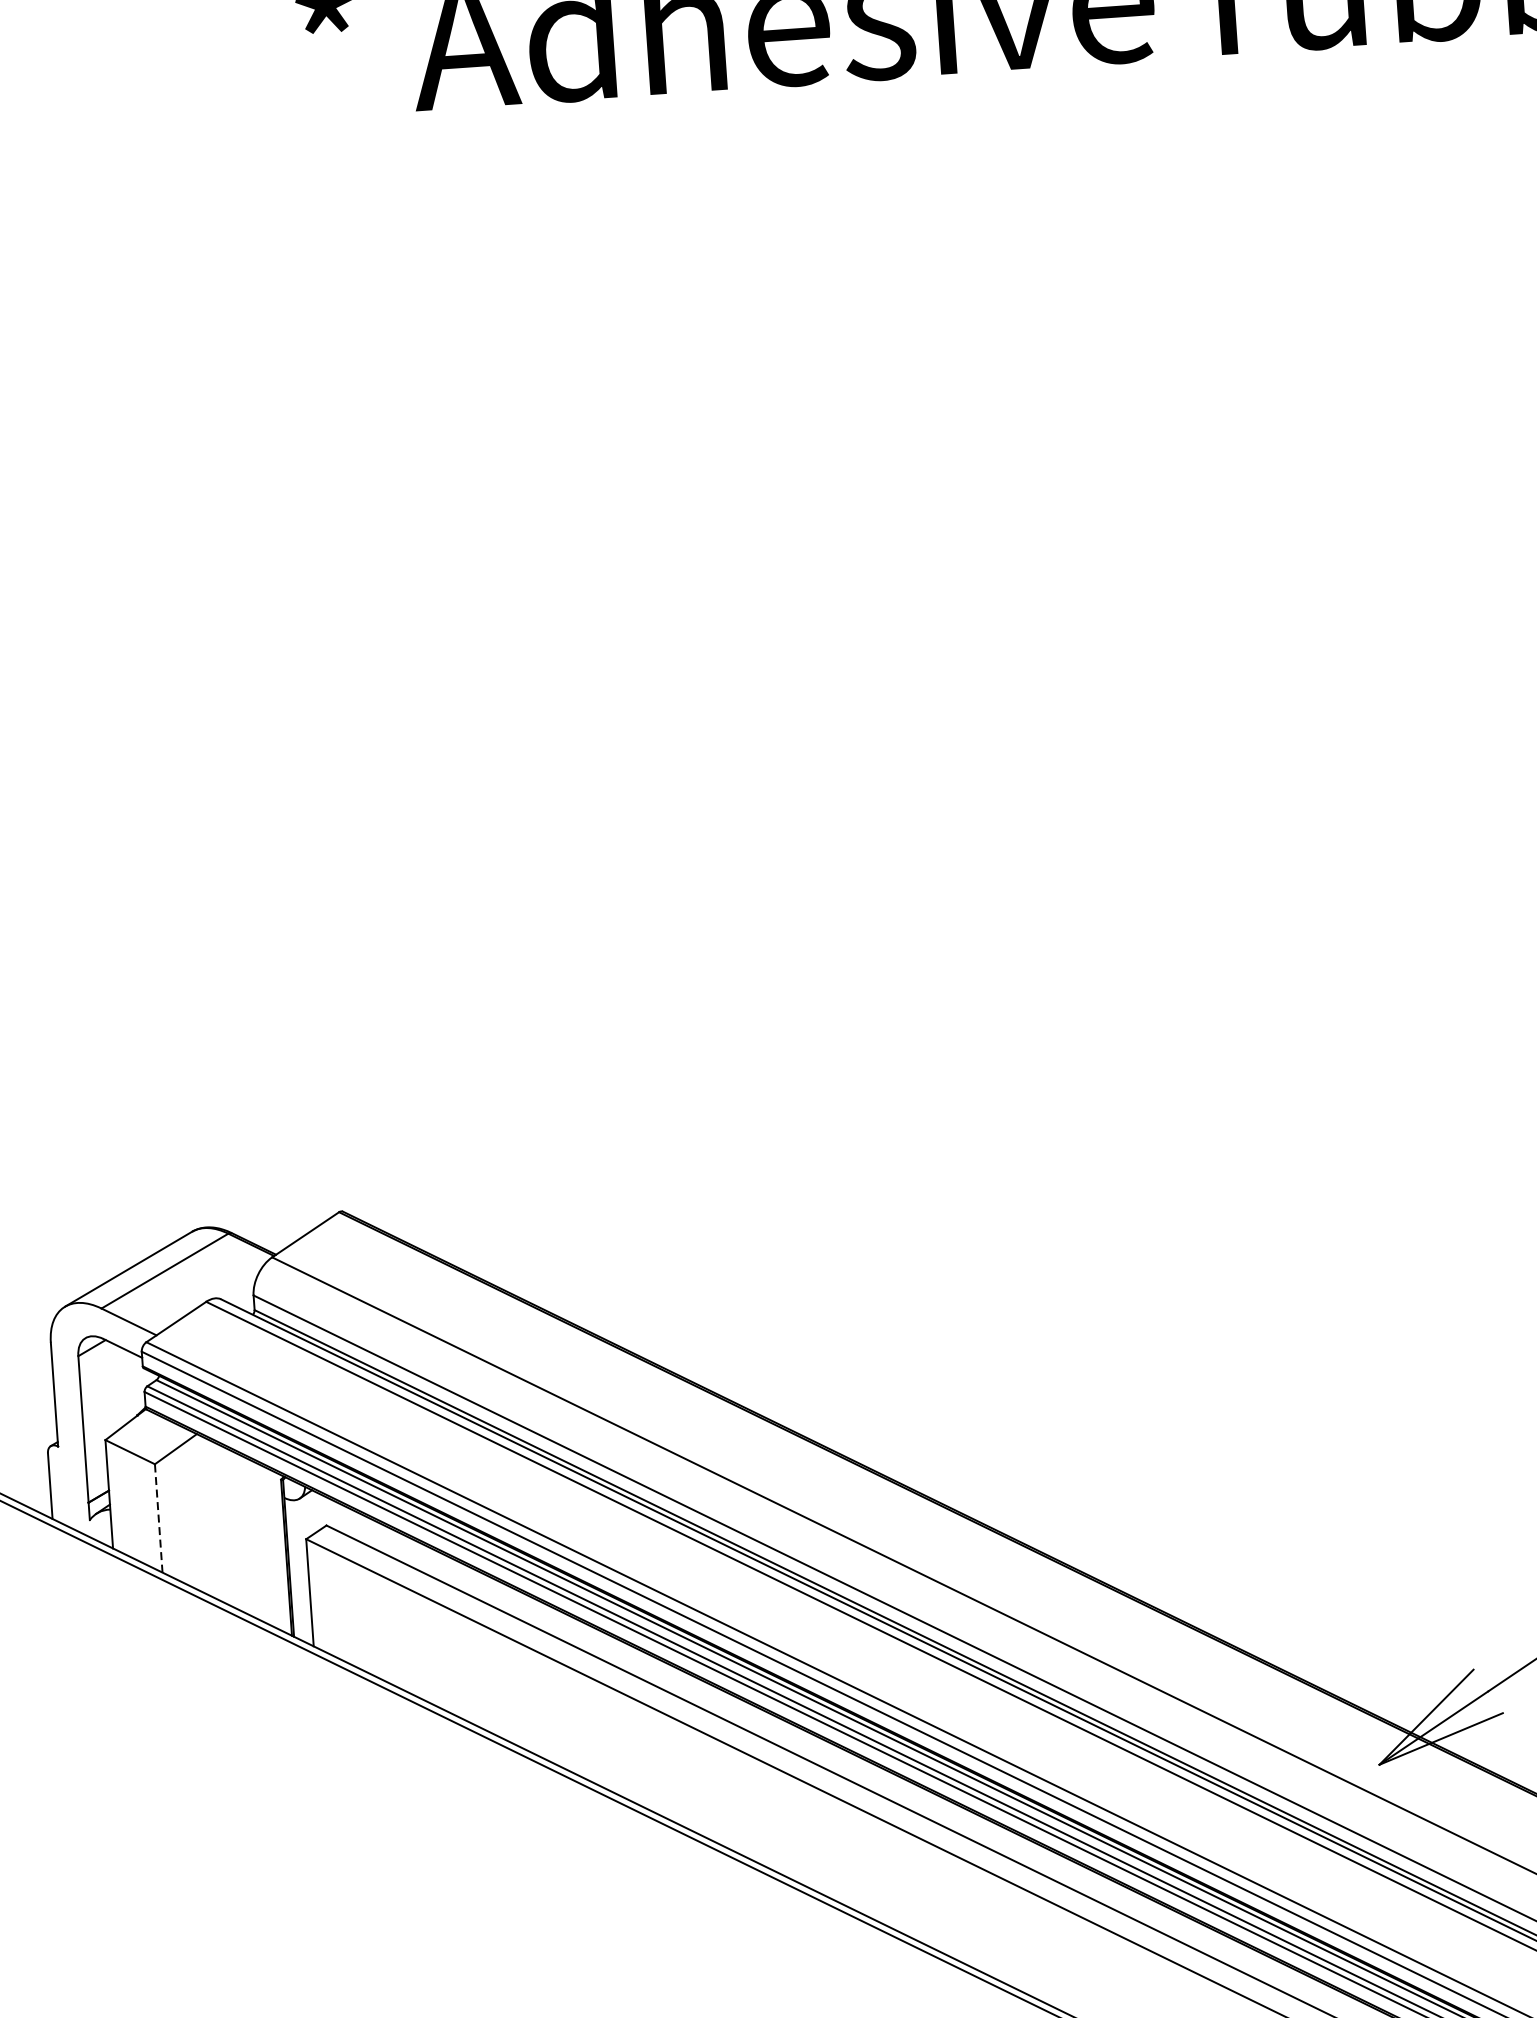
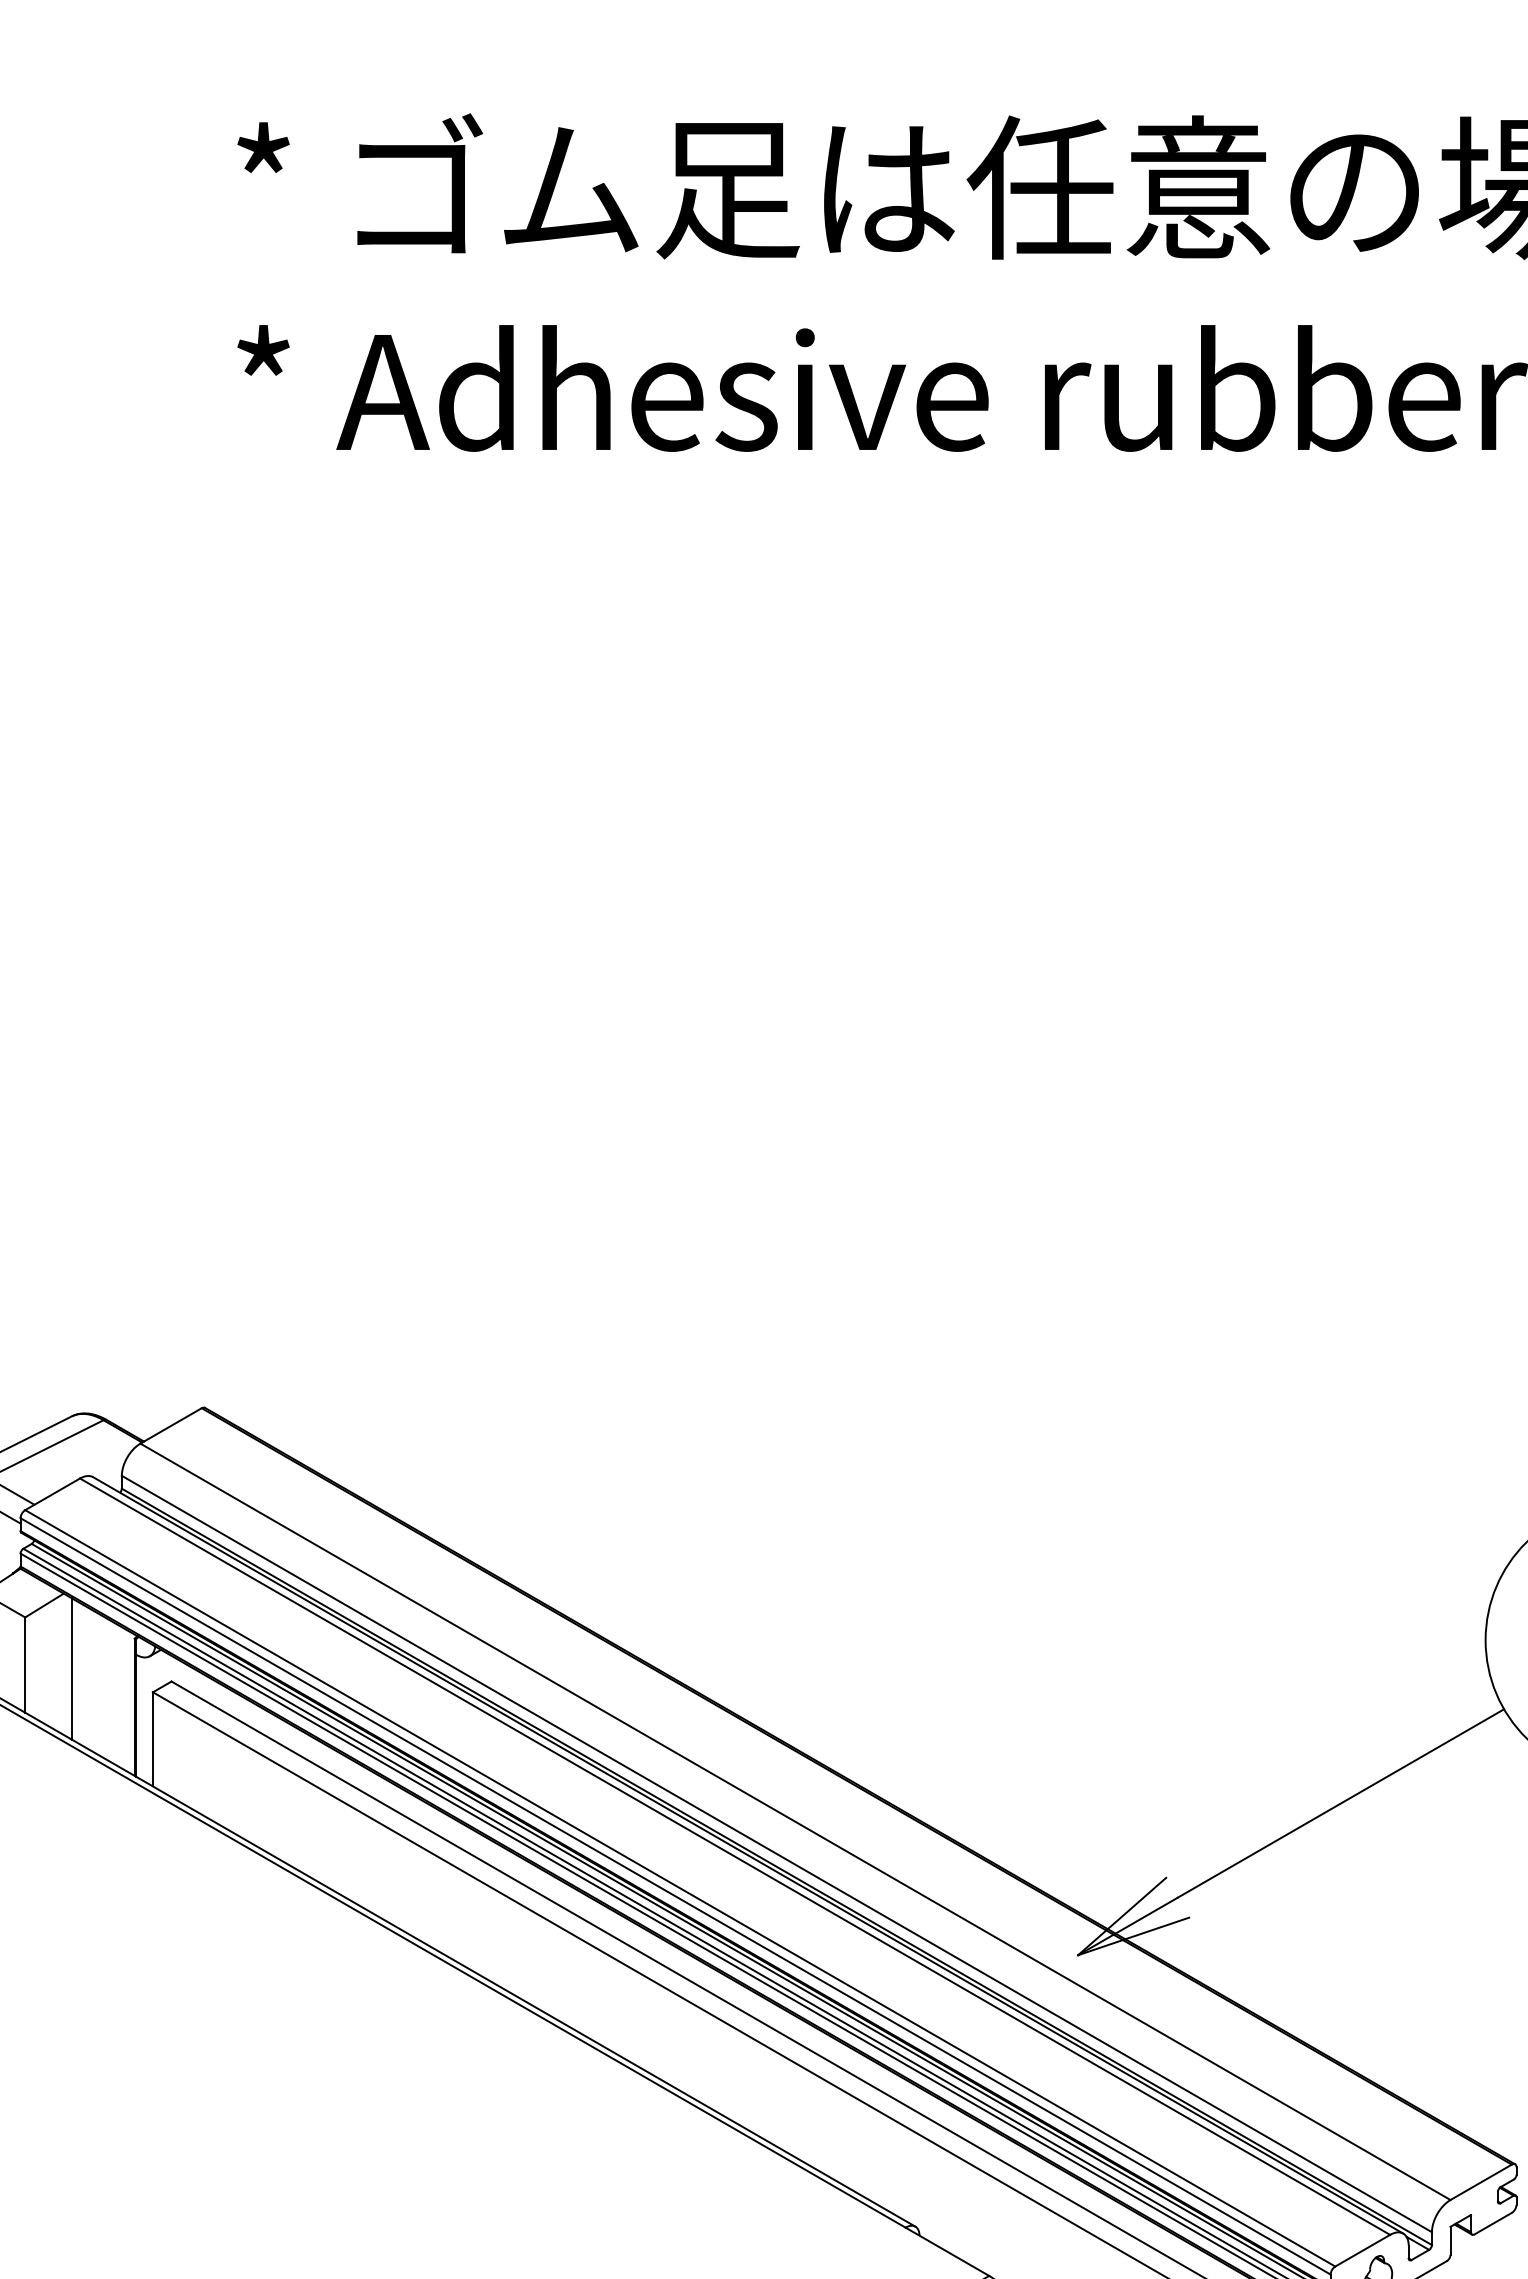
line: (159, 1518) -> (25, 1665), dashed -> solid
line: (211, 1518) -> (71, 1668), added

